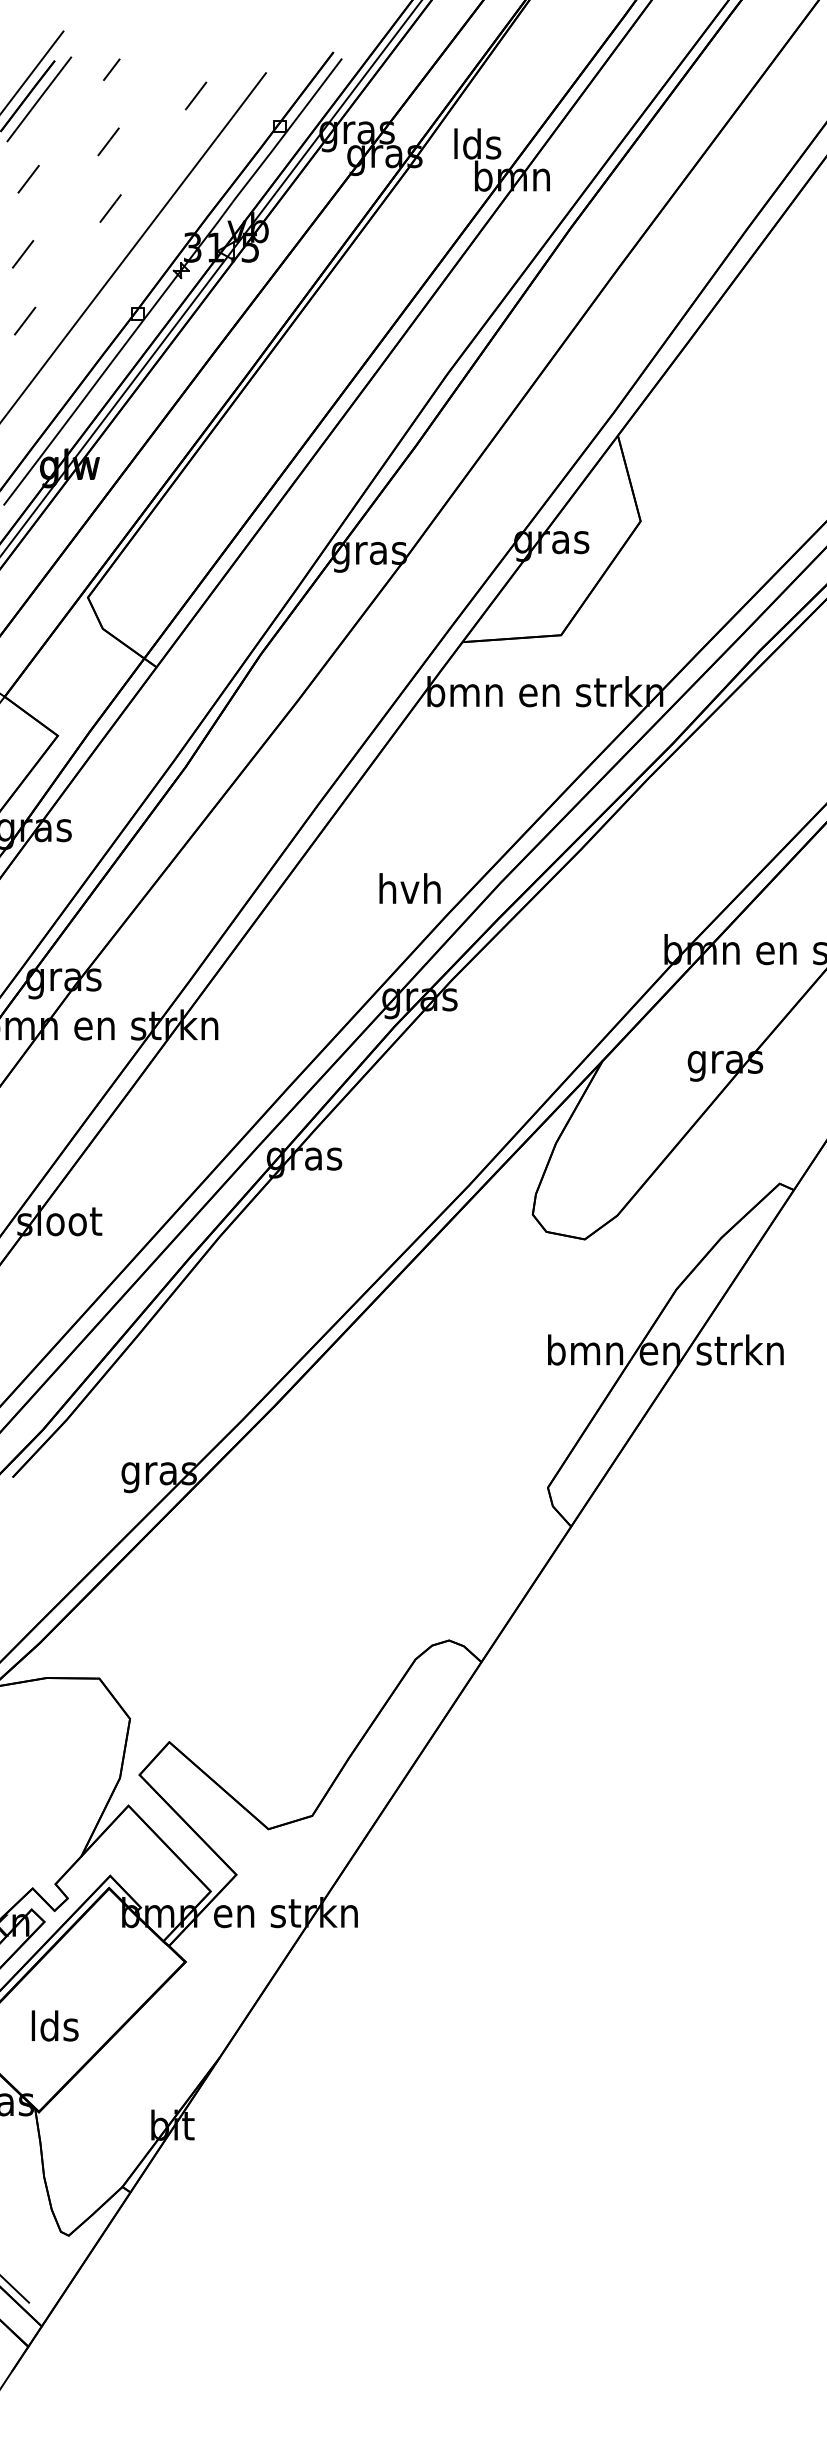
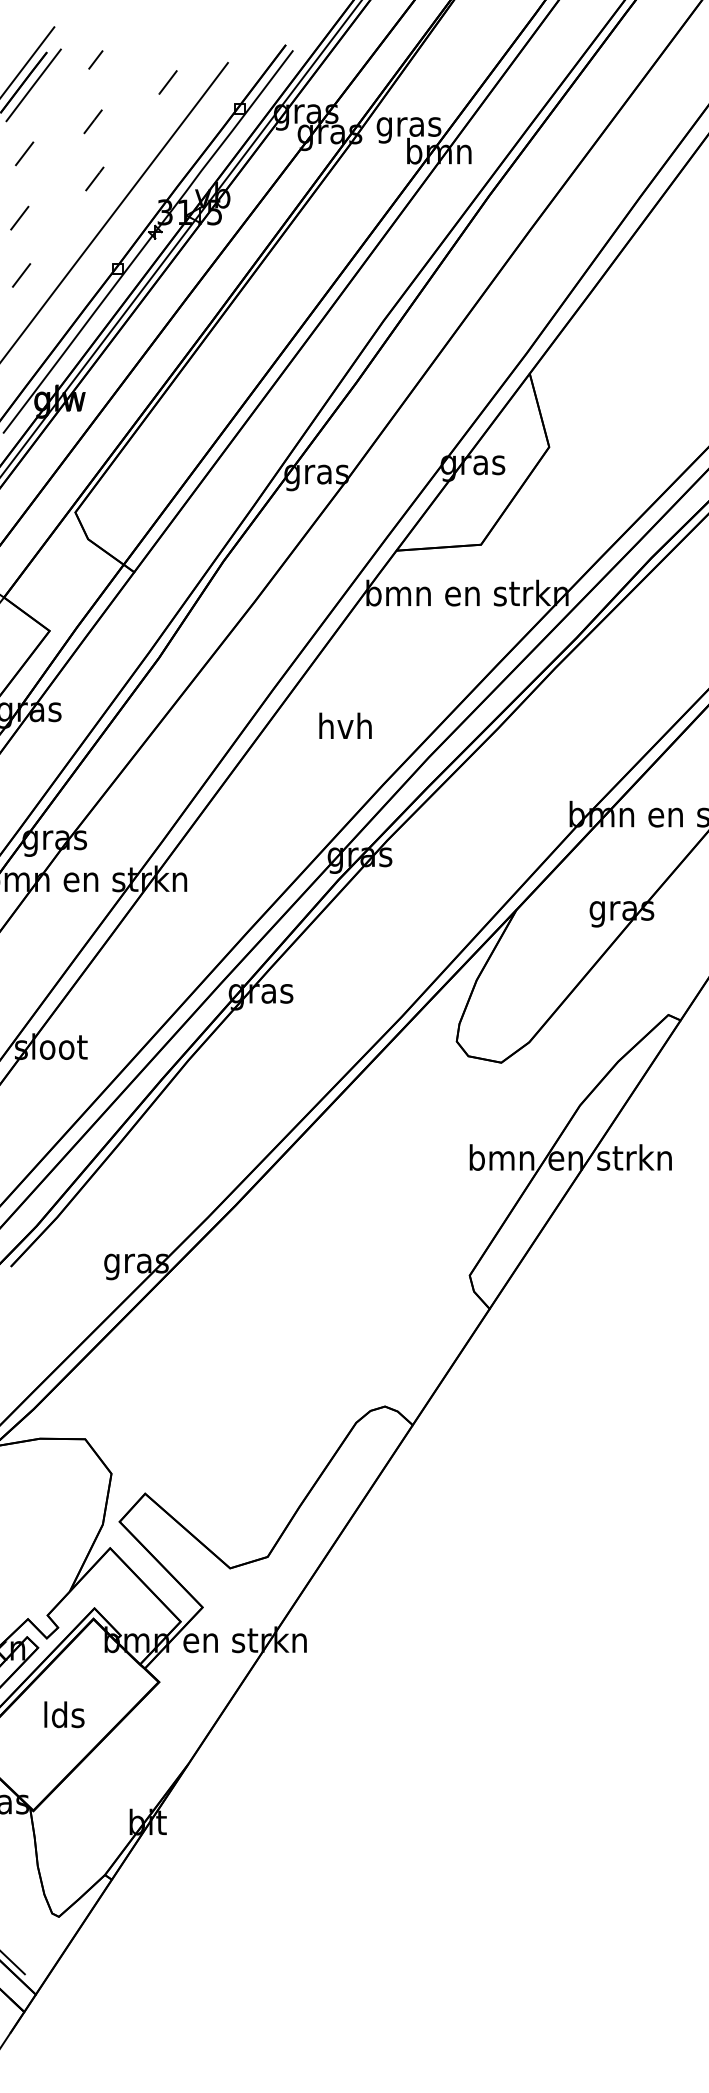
text: (476, 147) -> (408, 126), lds -> gras
text: (409, 888) -> (345, 725), moved
text: (54, 2025) -> (63, 1714), moved

